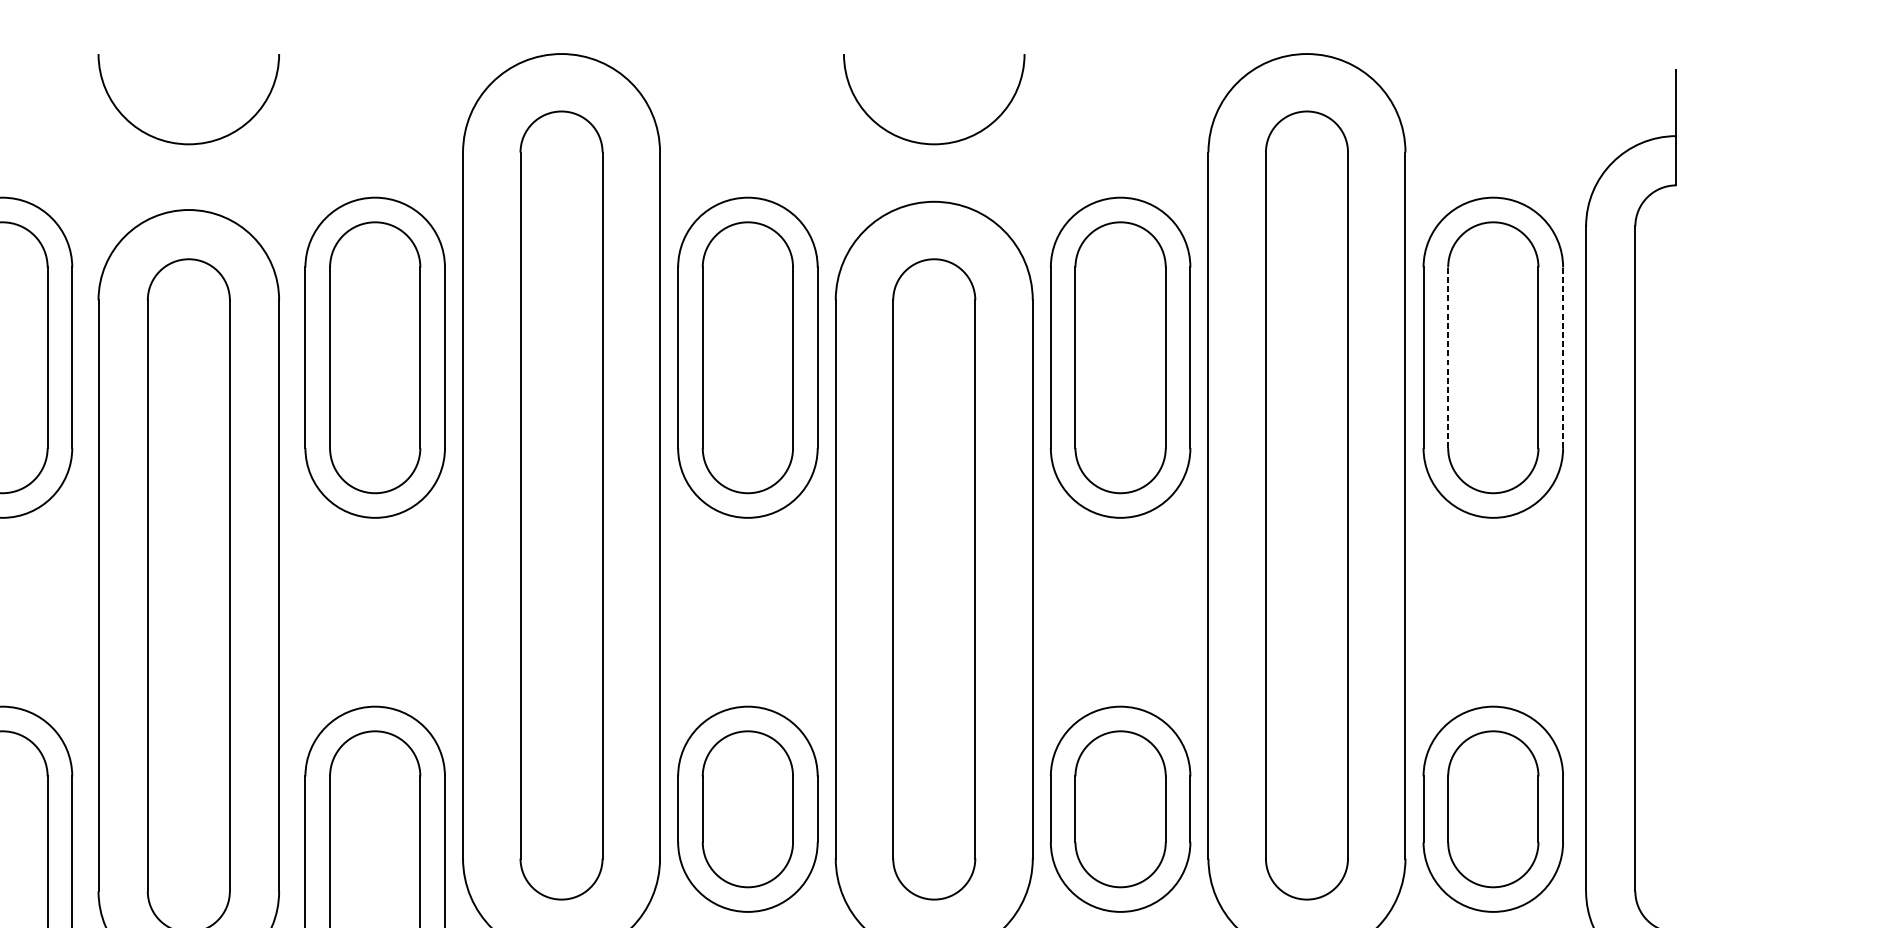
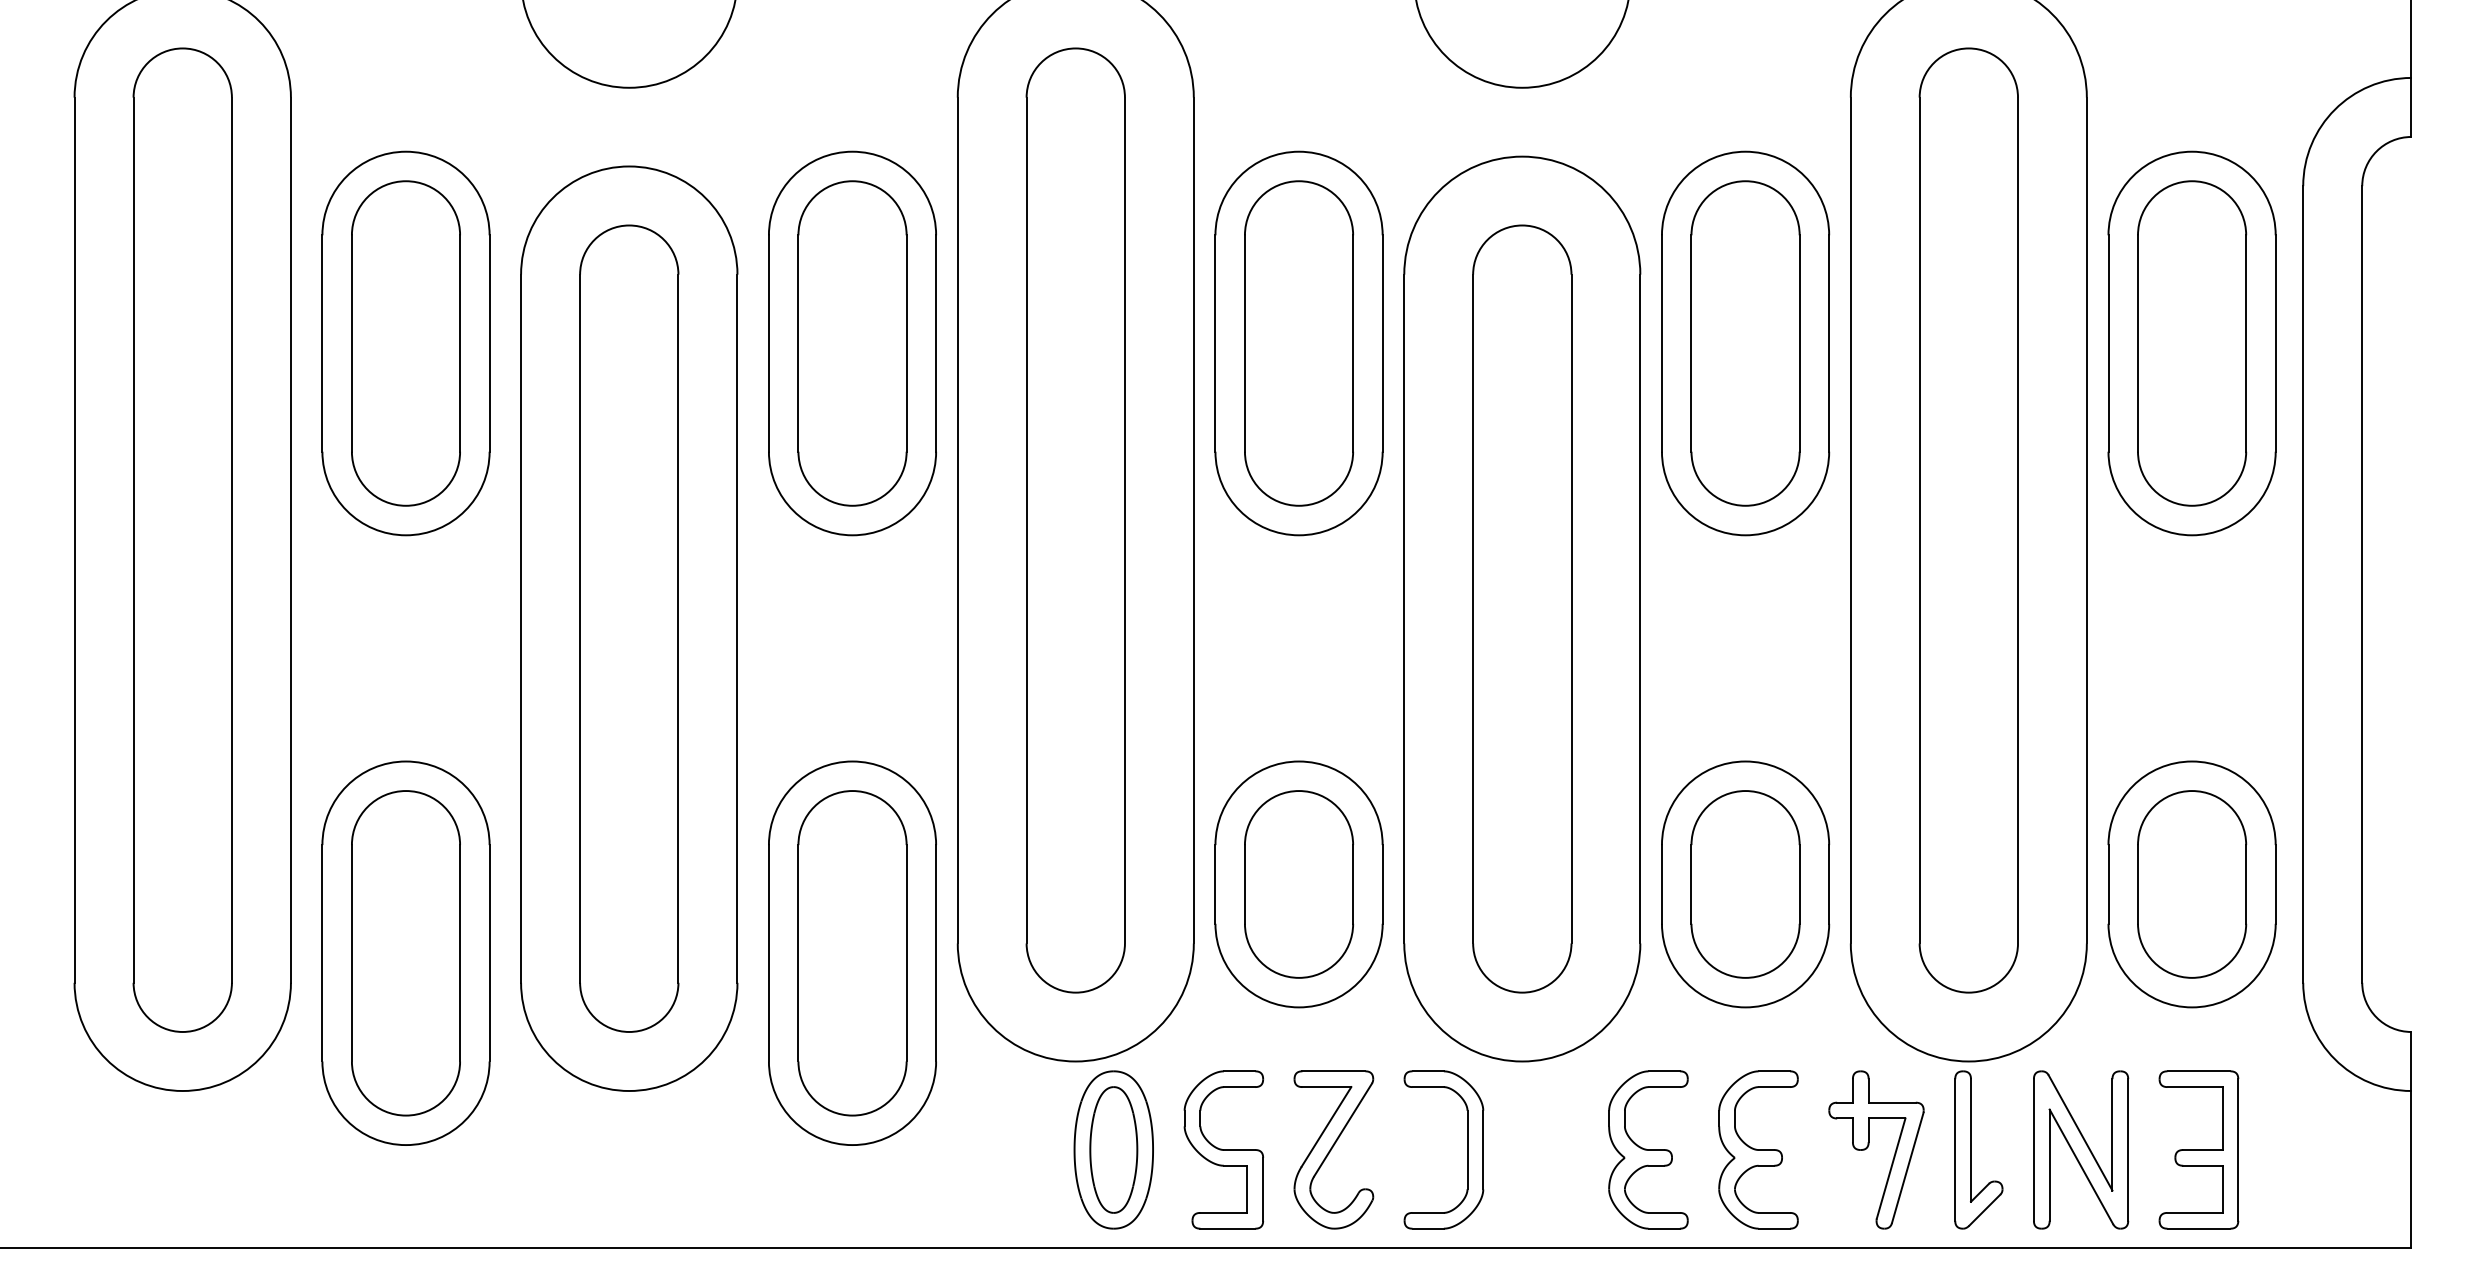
line: (1448, 357) -> (2138, 343), dashed -> solid
line: (1562, 357) -> (2275, 343), dashed -> solid

